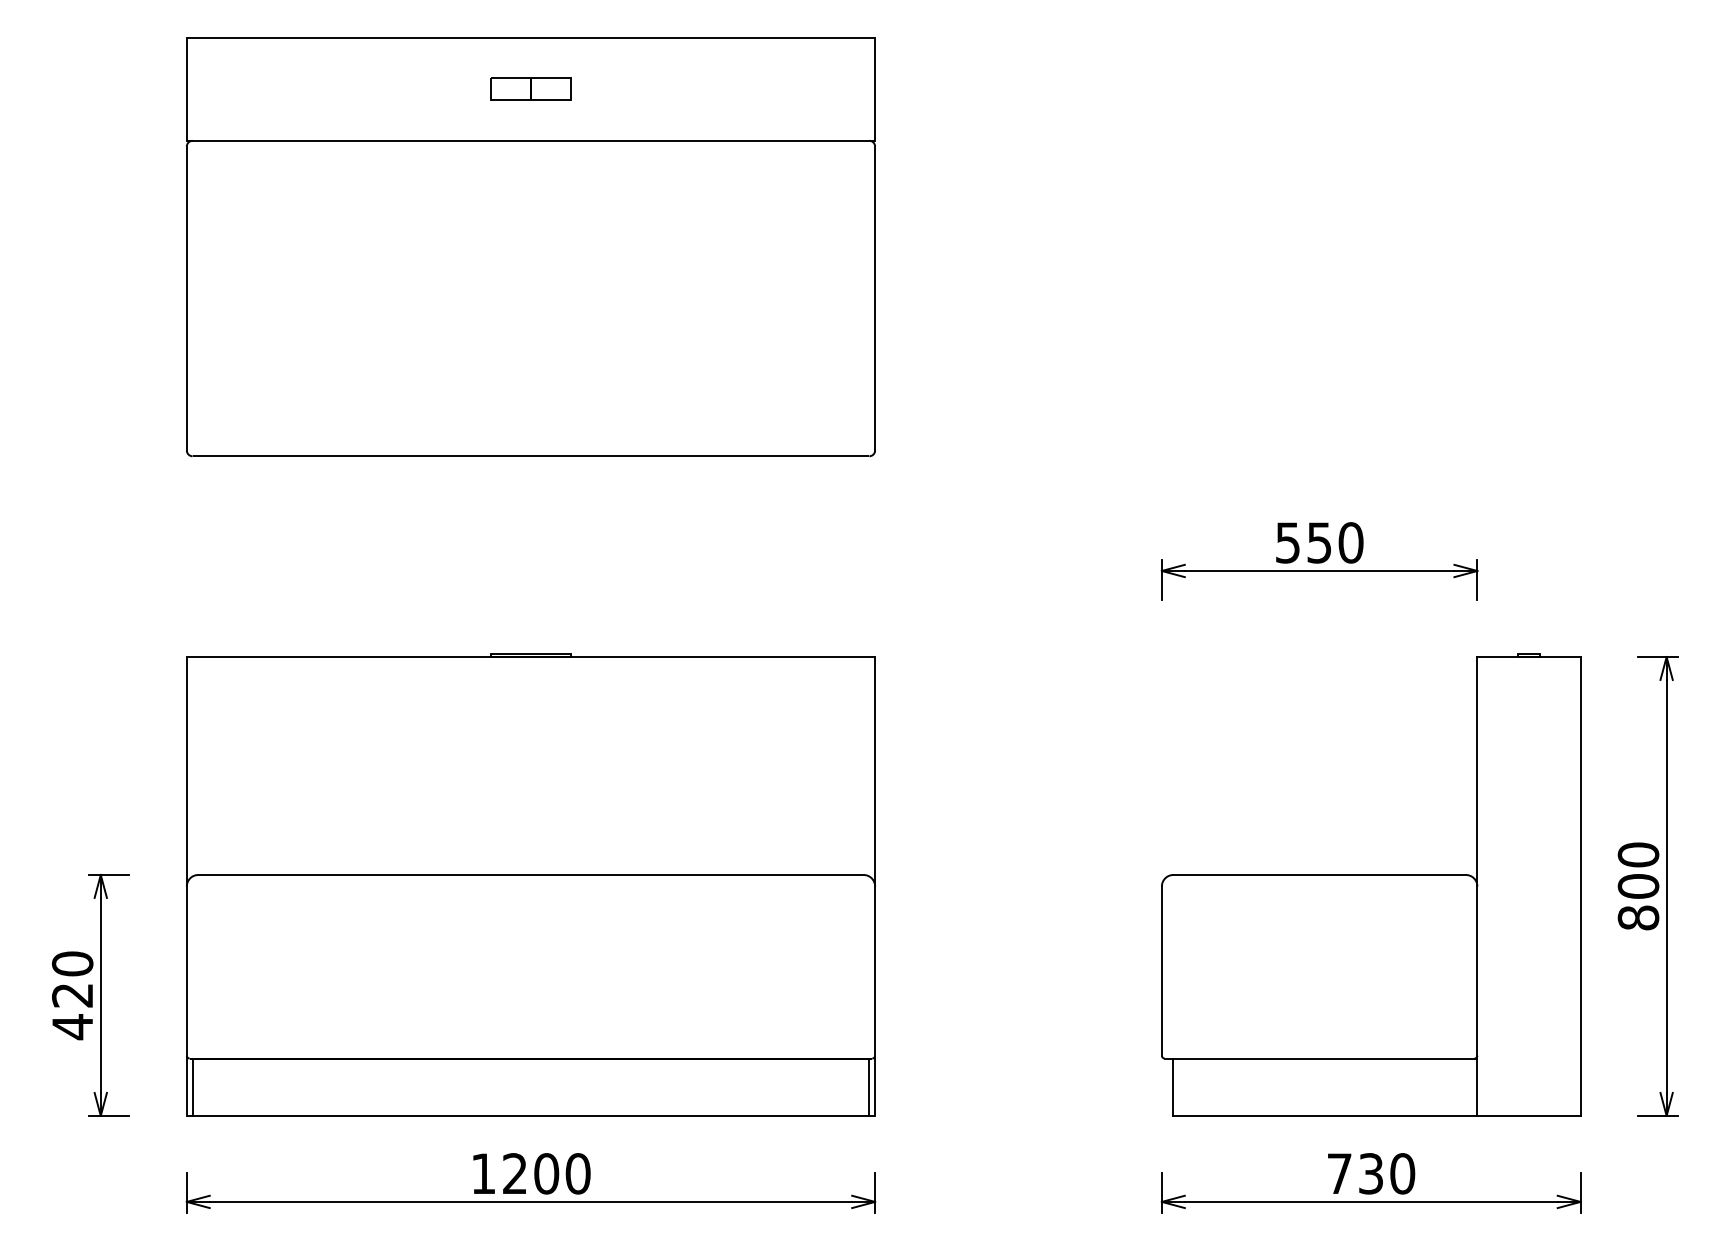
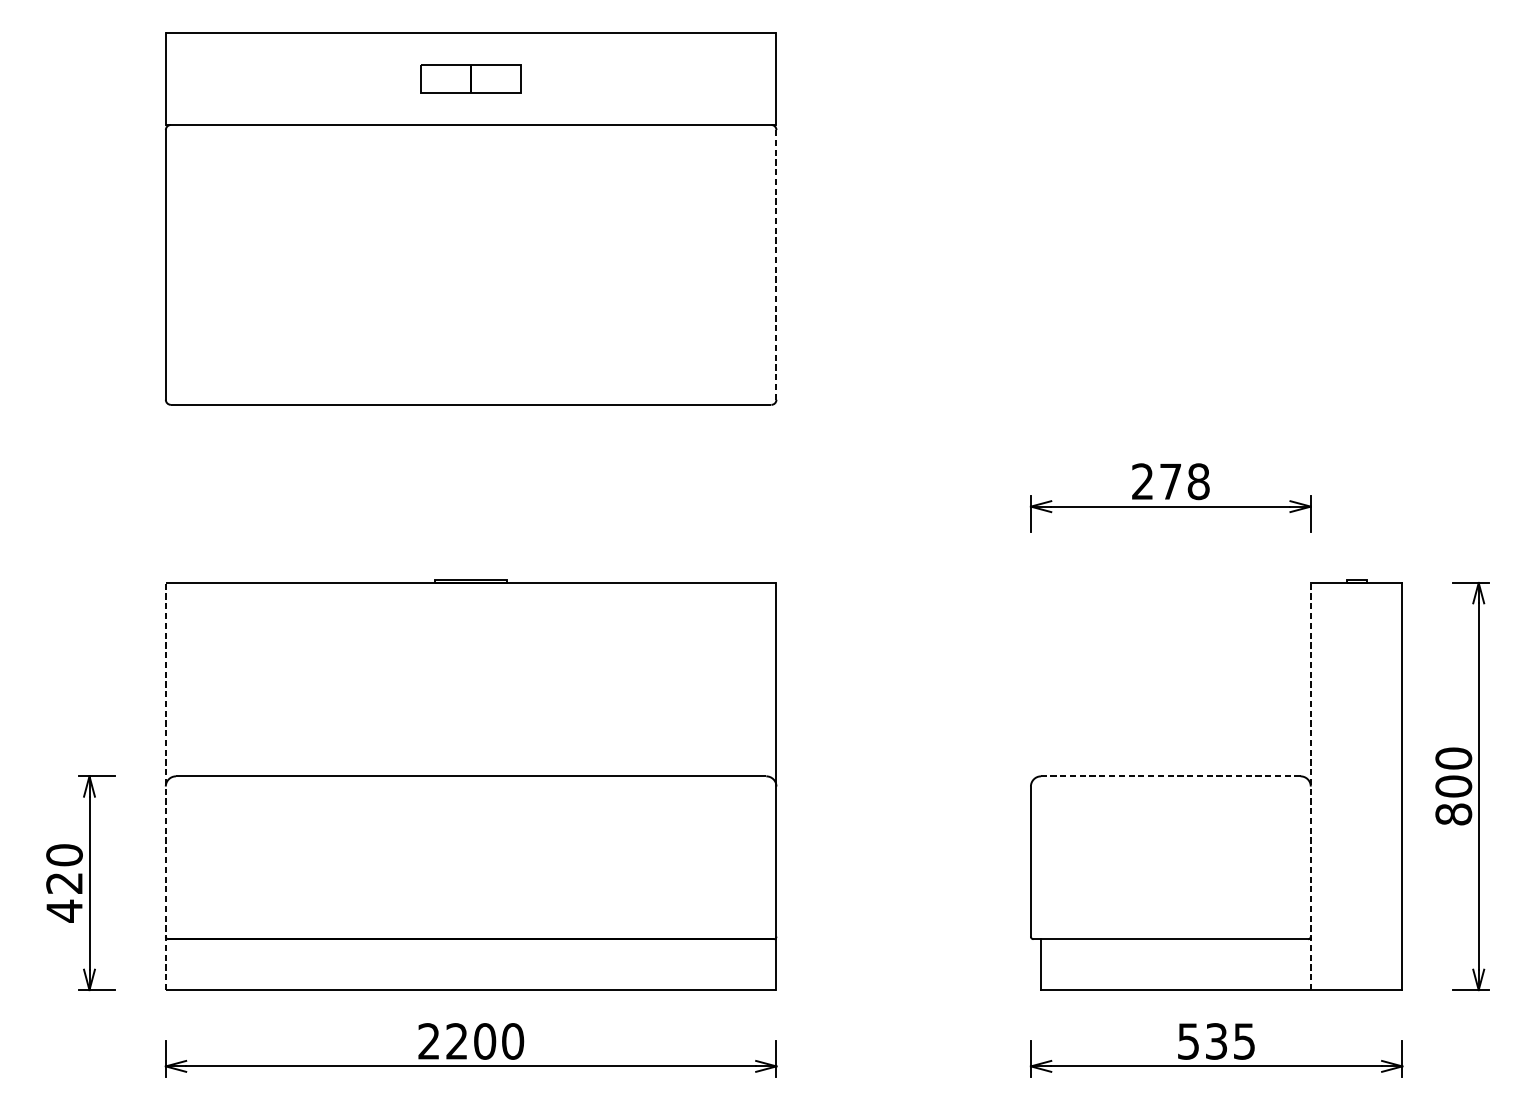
part: (530, 88) -> (470, 78), size x1.4
line: (875, 298) -> (776, 264), solid -> dashed
text: (1319, 542) -> (1170, 481), 550 -> 278
line: (1319, 874) -> (1170, 775), solid -> dashed
line: (186, 885) -> (165, 785), solid -> dashed
line: (1477, 885) -> (1310, 785), solid -> dashed
line: (192, 1086) -> (170, 963), removed
line: (869, 1086) -> (771, 963), removed
text: (482, 1173) -> (428, 1041), 1200 -> 2200
text: (1371, 1173) -> (1216, 1041), 730 -> 535

